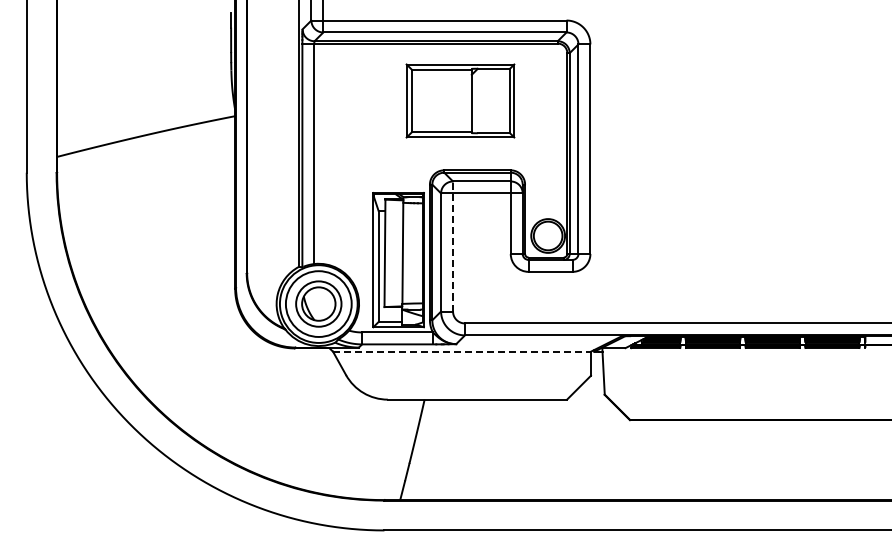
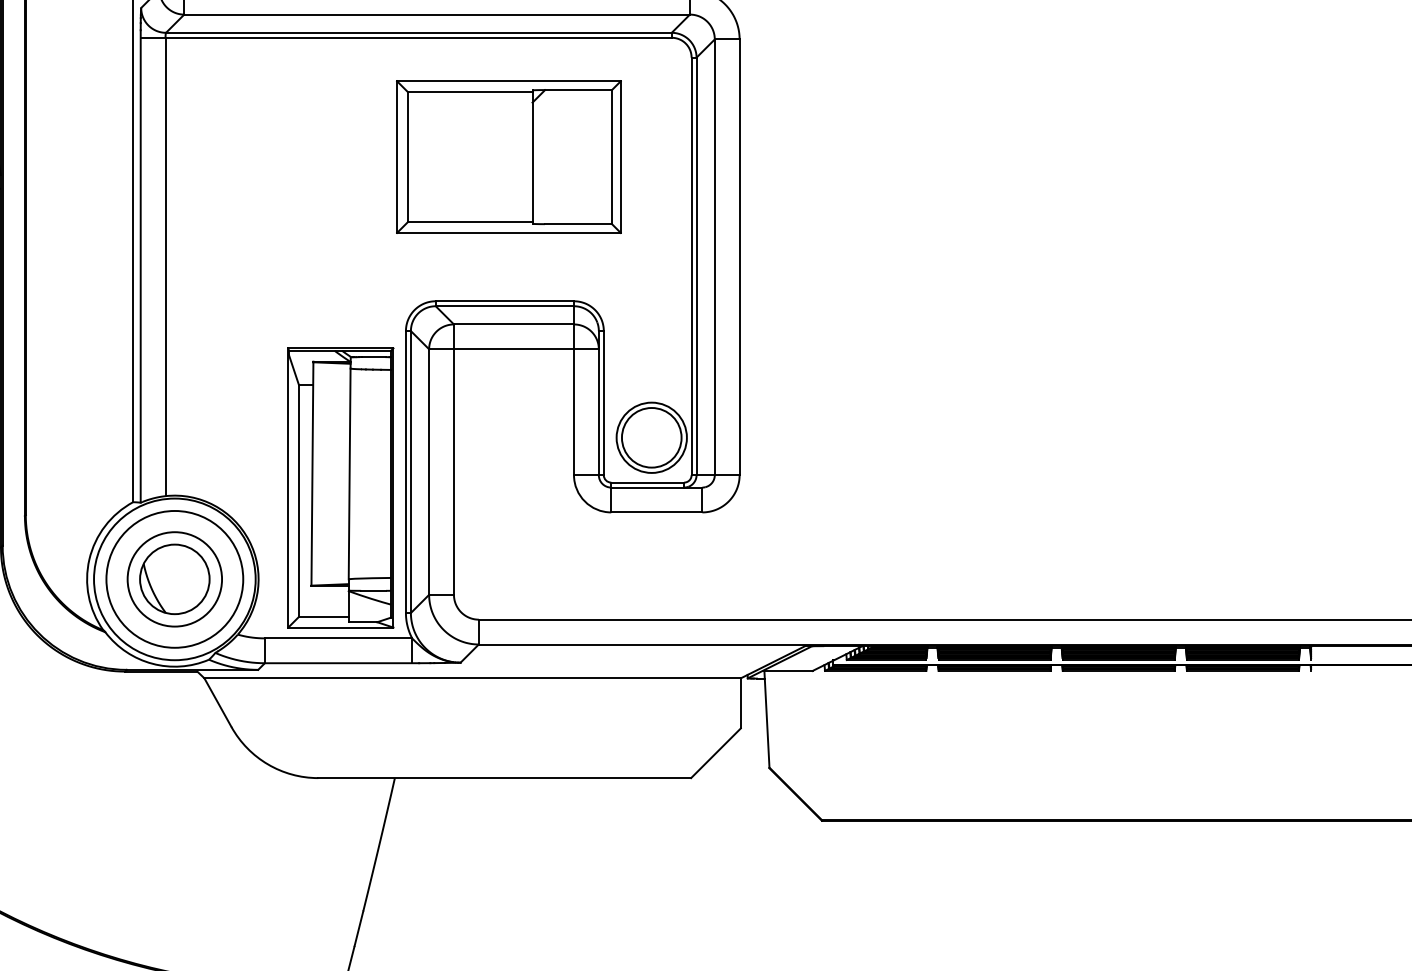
part: (460, 100) -> (508, 156), moved
line: (453, 246) -> (454, 459), dashed -> solid
line: (462, 351) -> (473, 677), dashed -> solid

